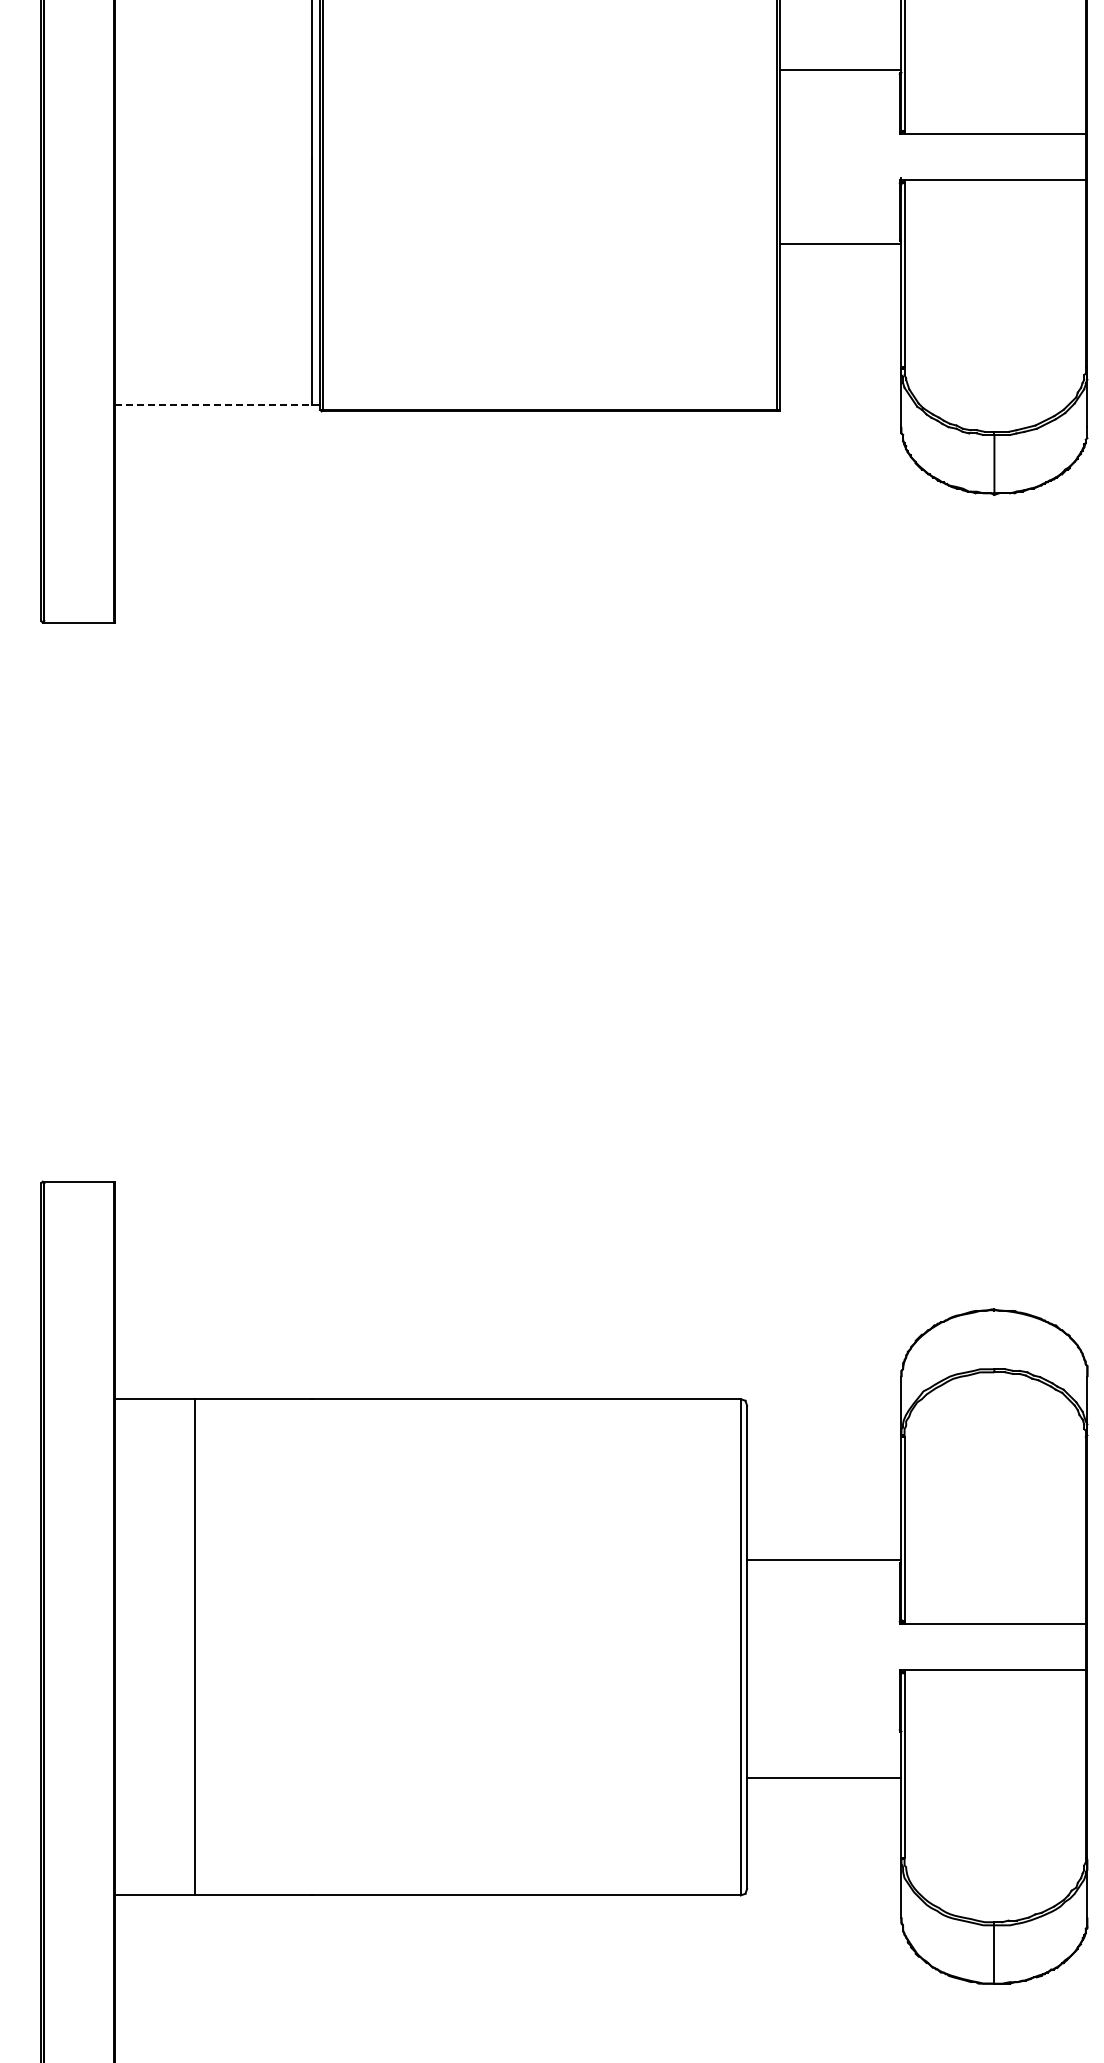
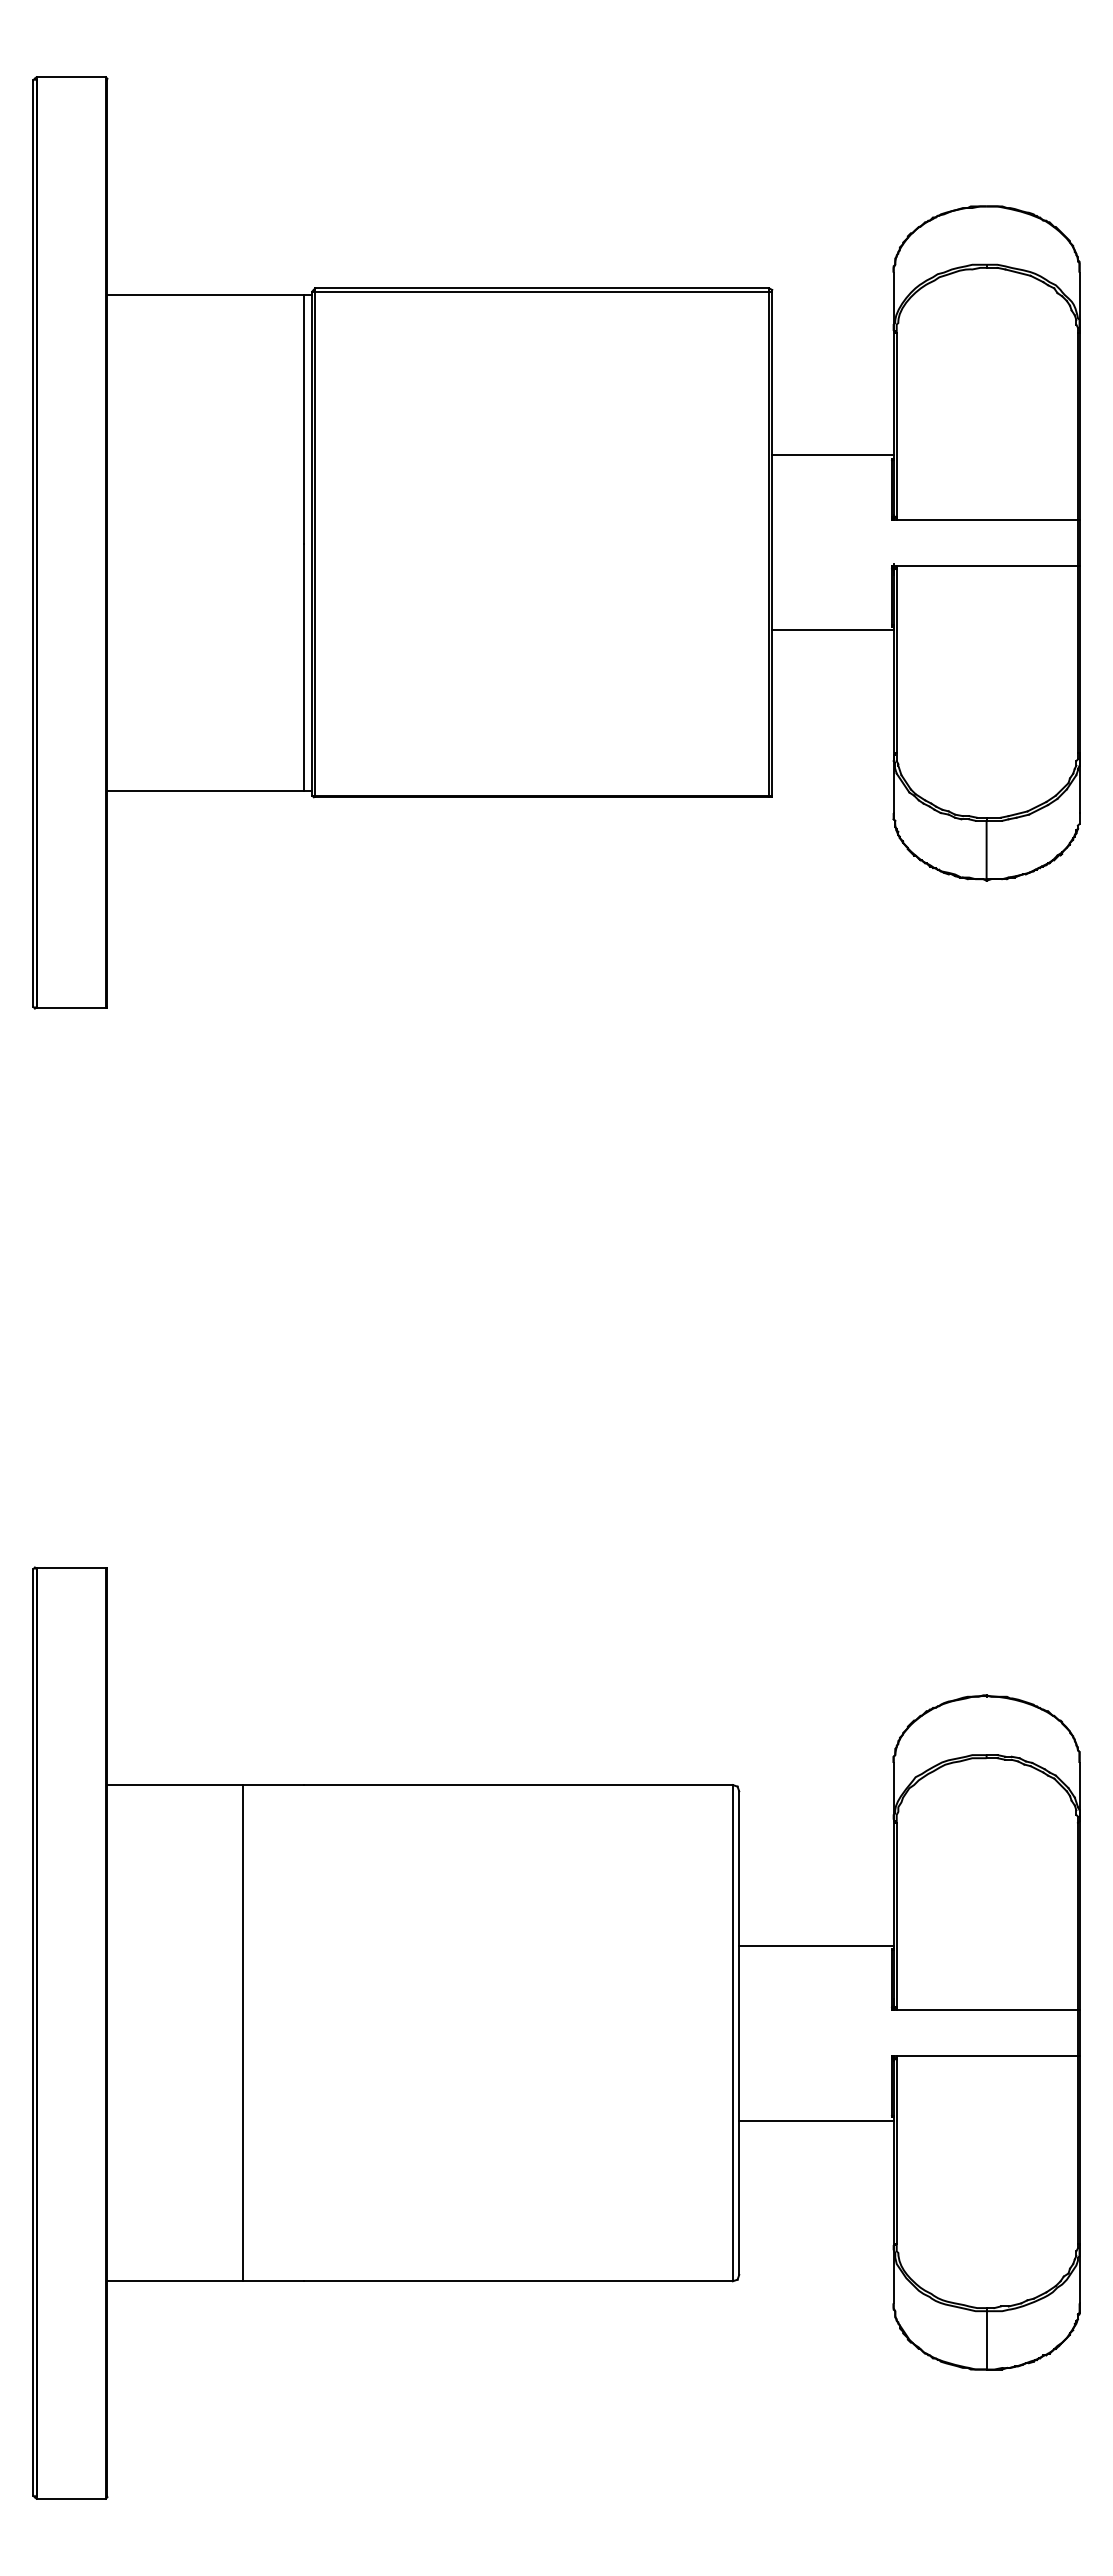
line: (214, 404) -> (206, 790), dashed -> solid
line: (194, 1647) -> (242, 2033), moved
line: (824, 1777) -> (816, 2120), moved

